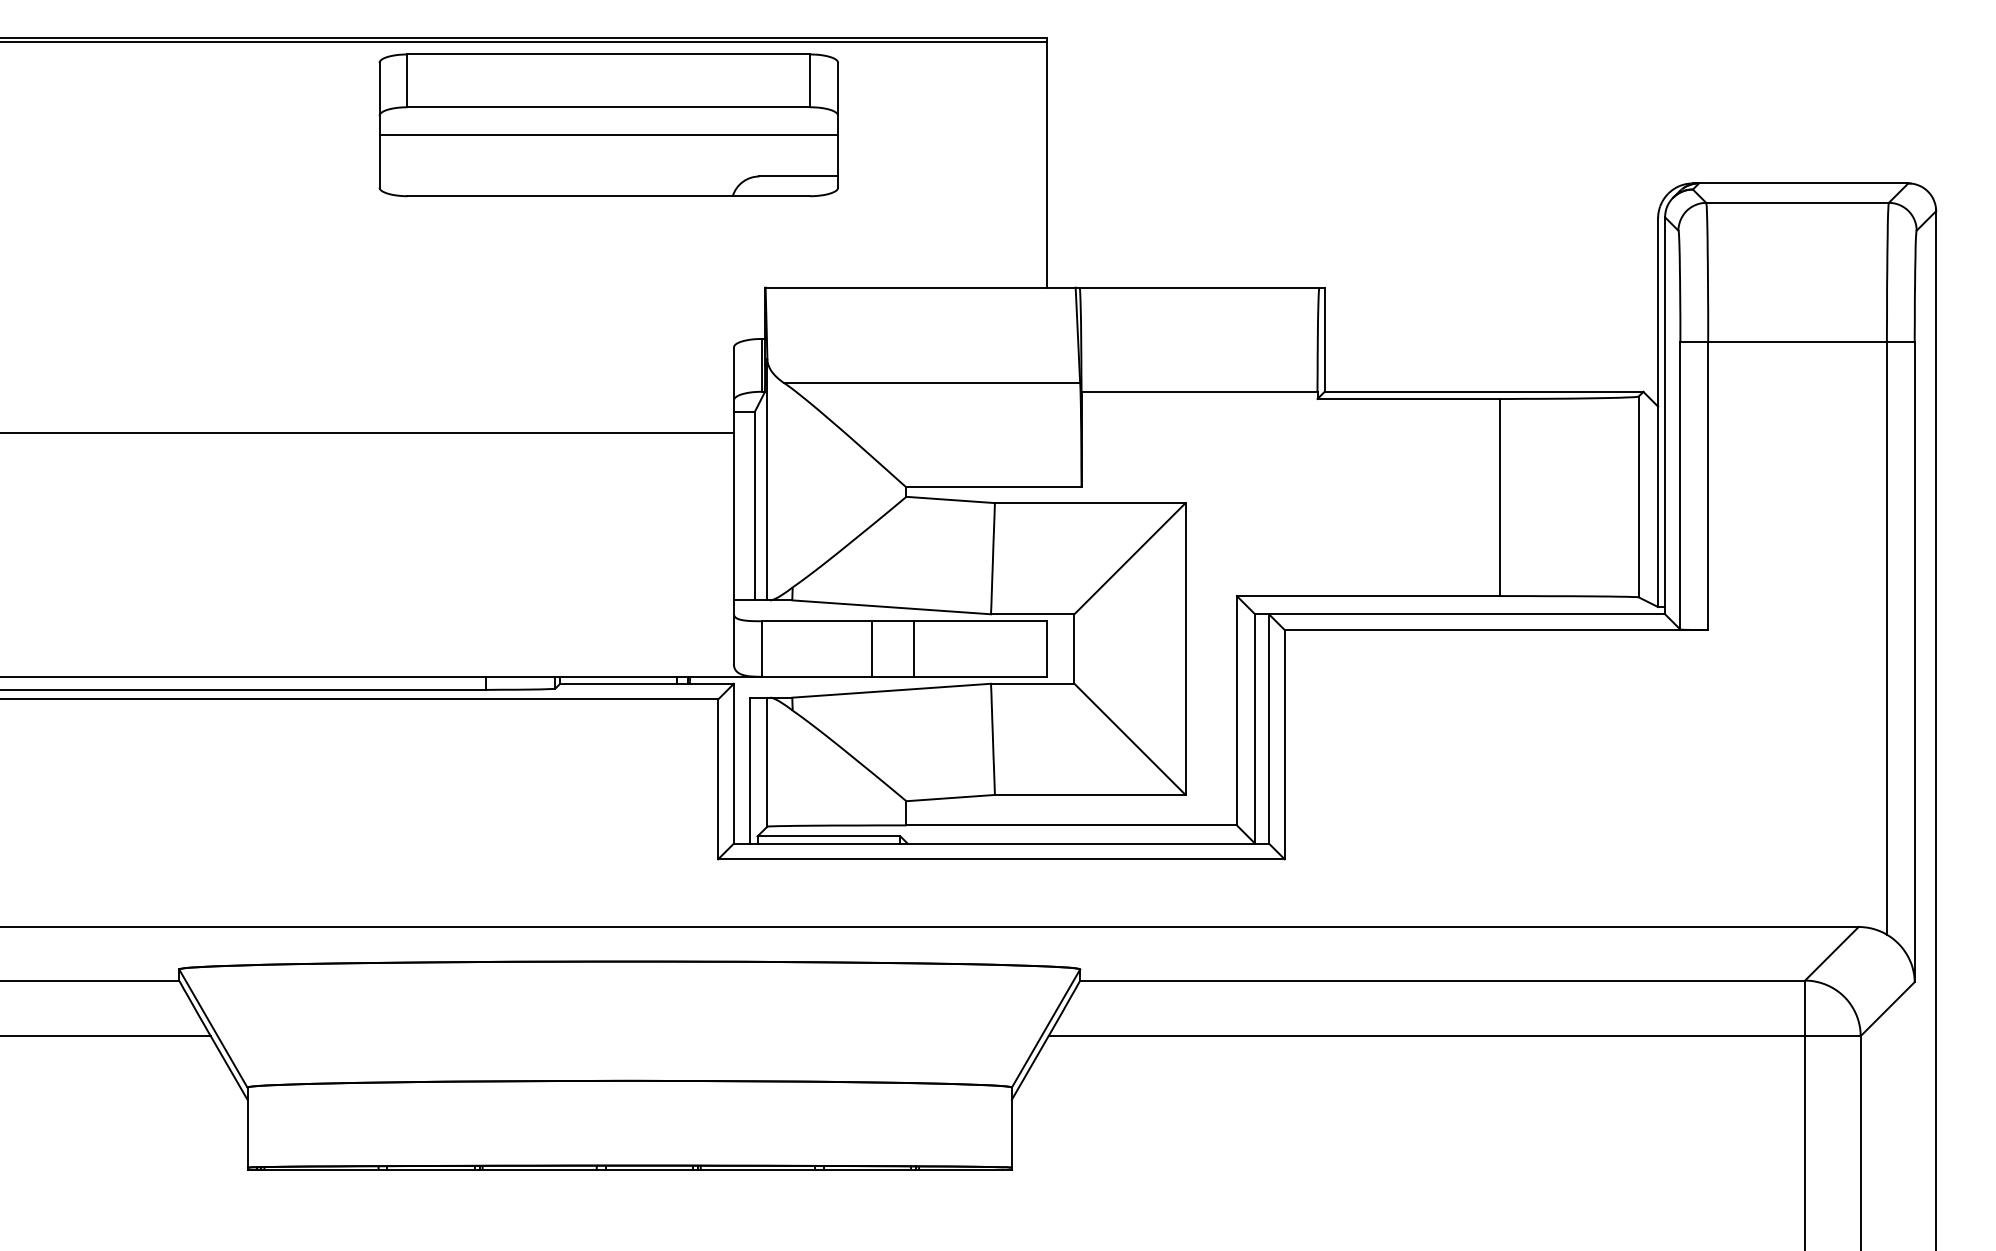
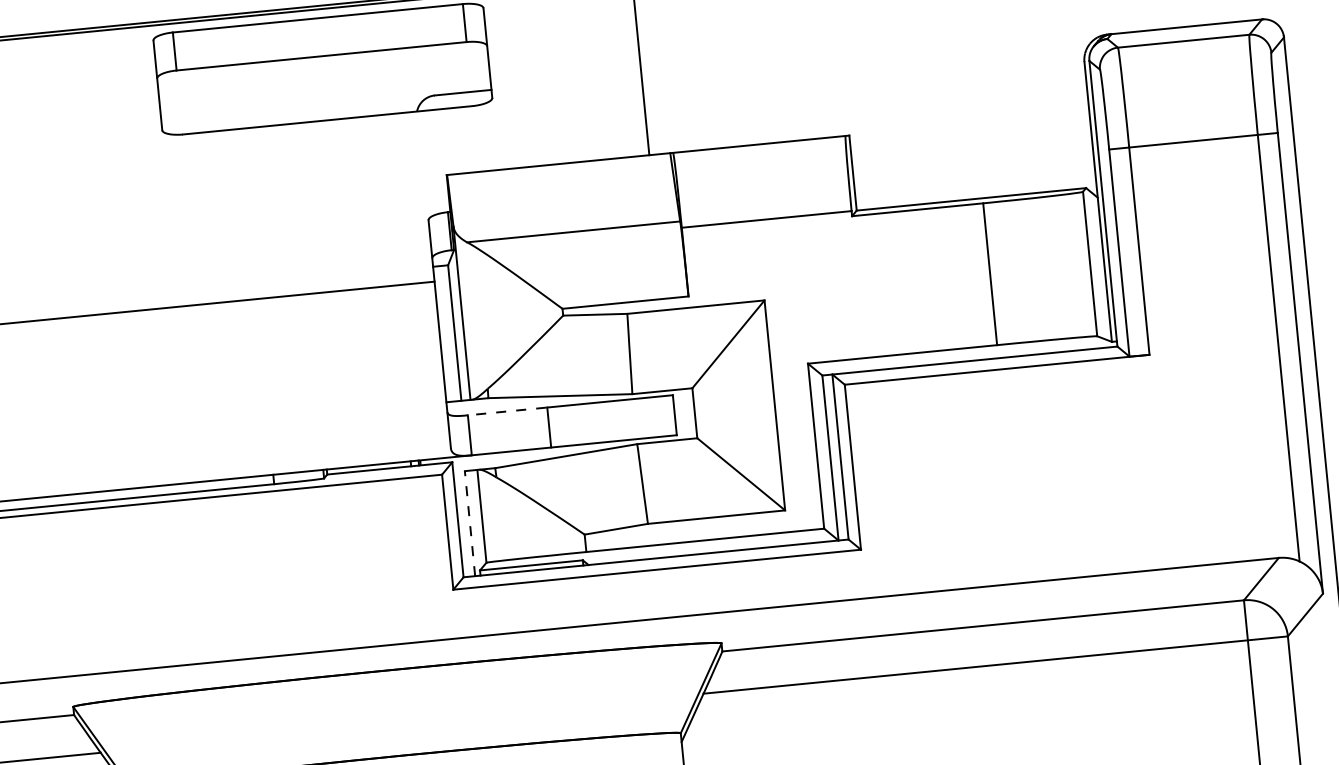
line: (608, 134) -> (323, 75), removed
line: (815, 621) -> (506, 411), solid -> dashed
line: (913, 648) -> (579, 424), removed
line: (750, 770) -> (470, 523), solid -> dashed

